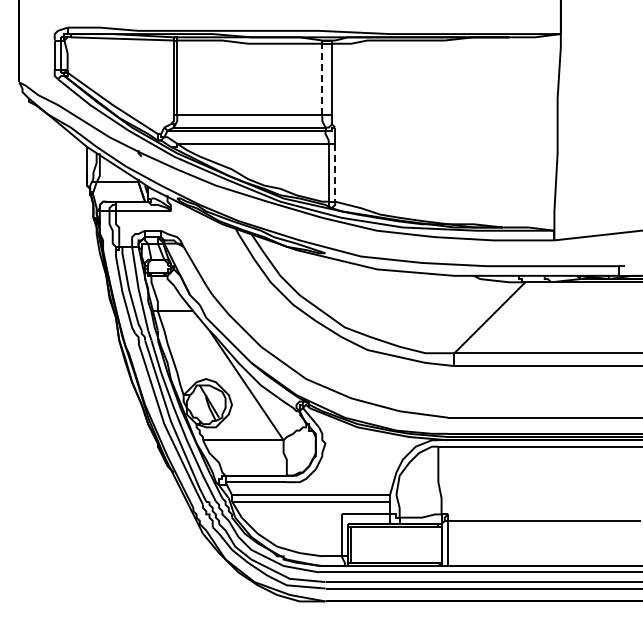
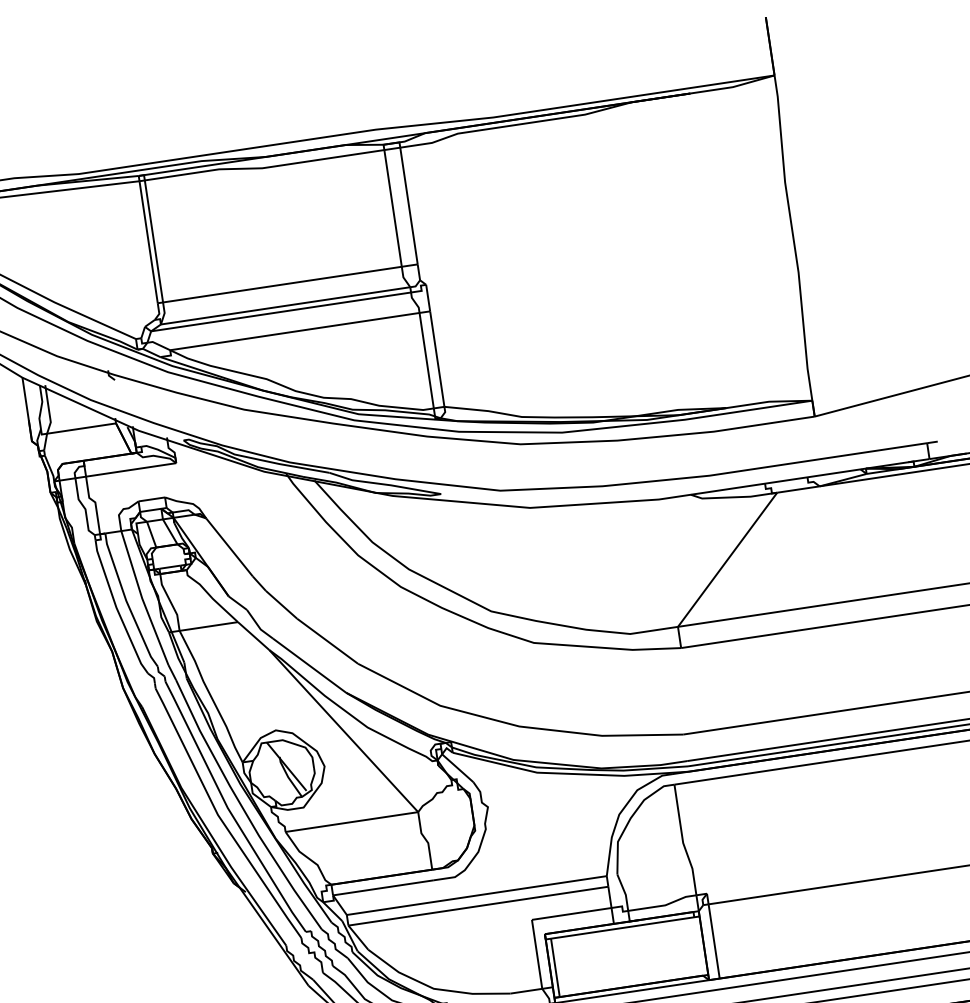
line: (322, 78) -> (393, 207), dashed -> solid
line: (335, 173) -> (437, 360), dashed -> solid

